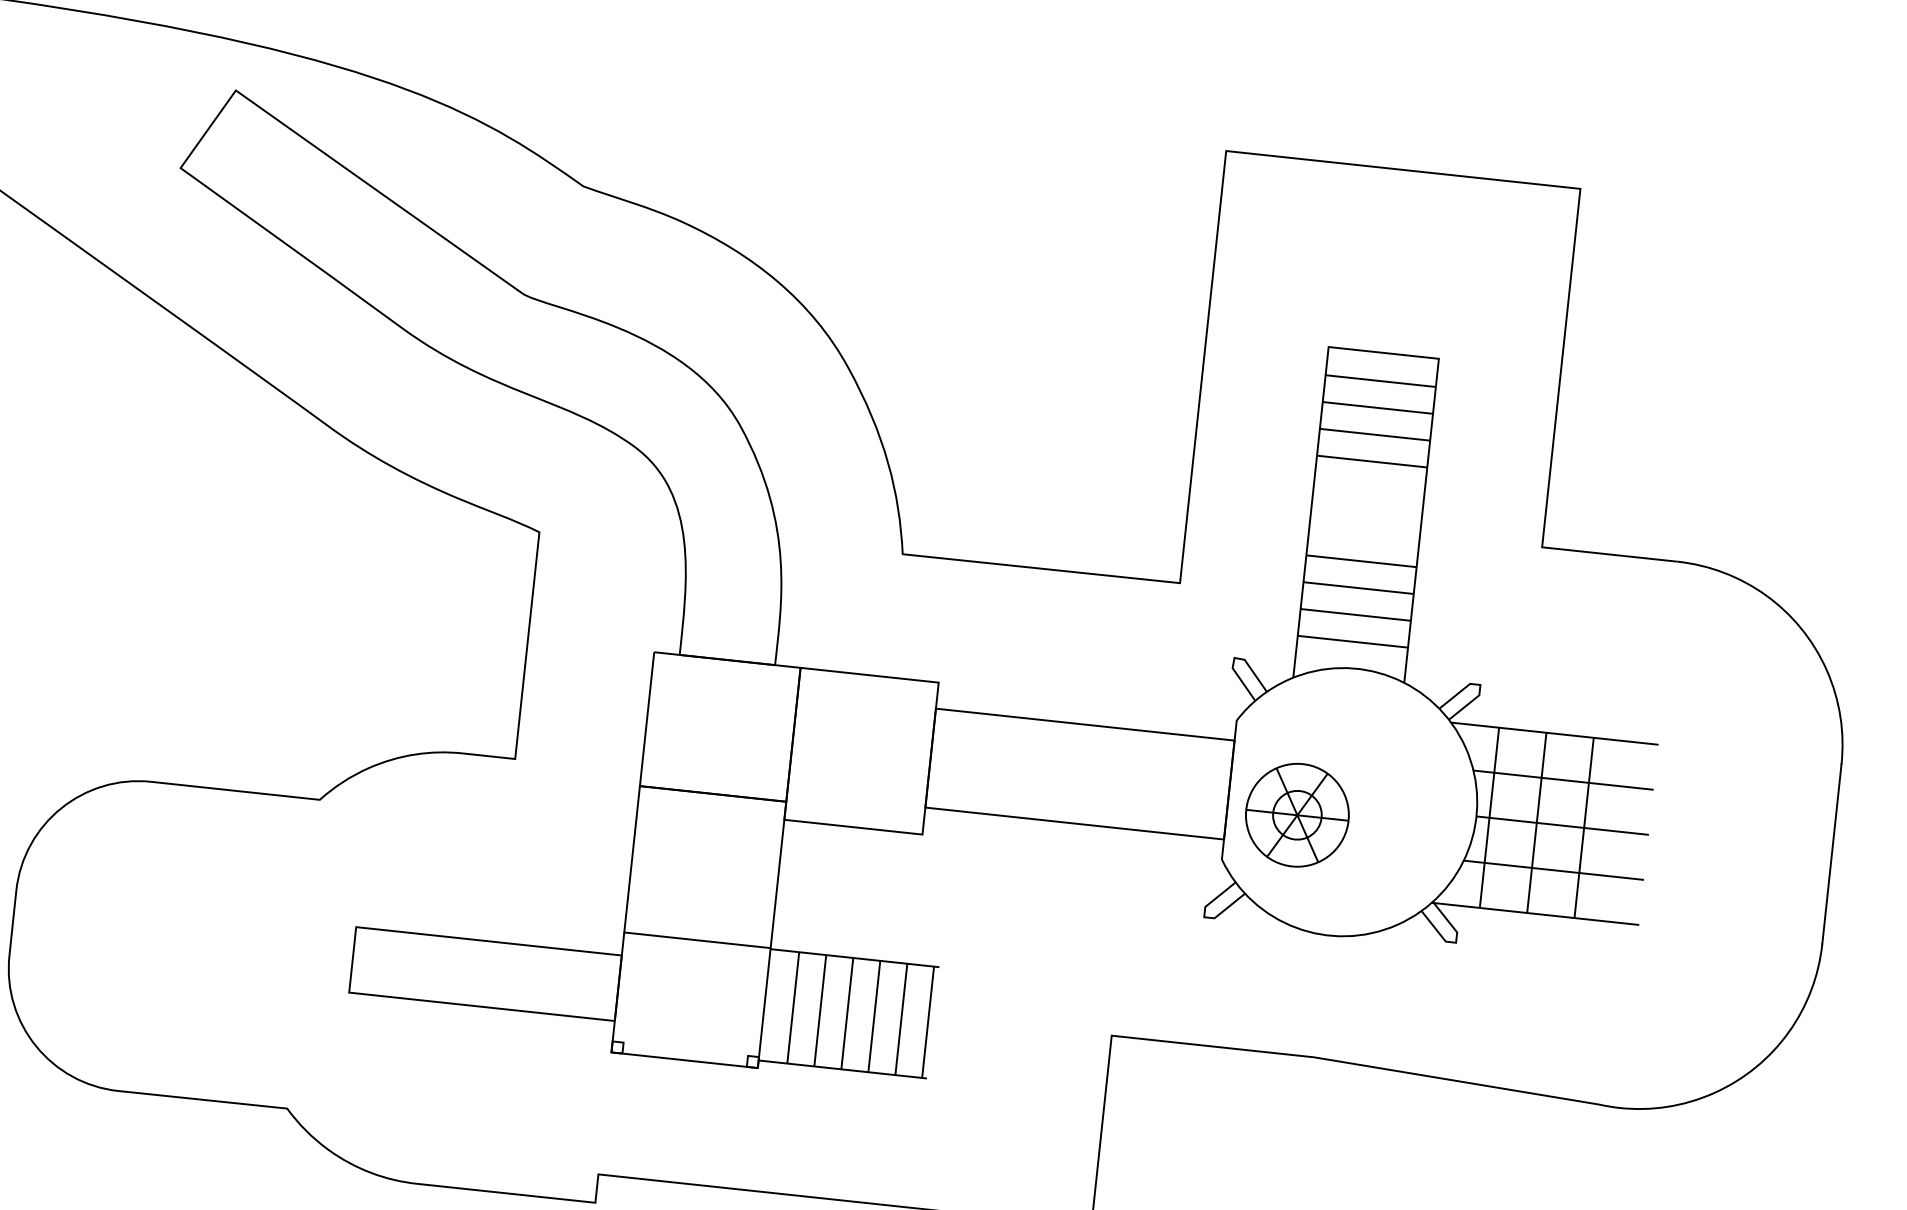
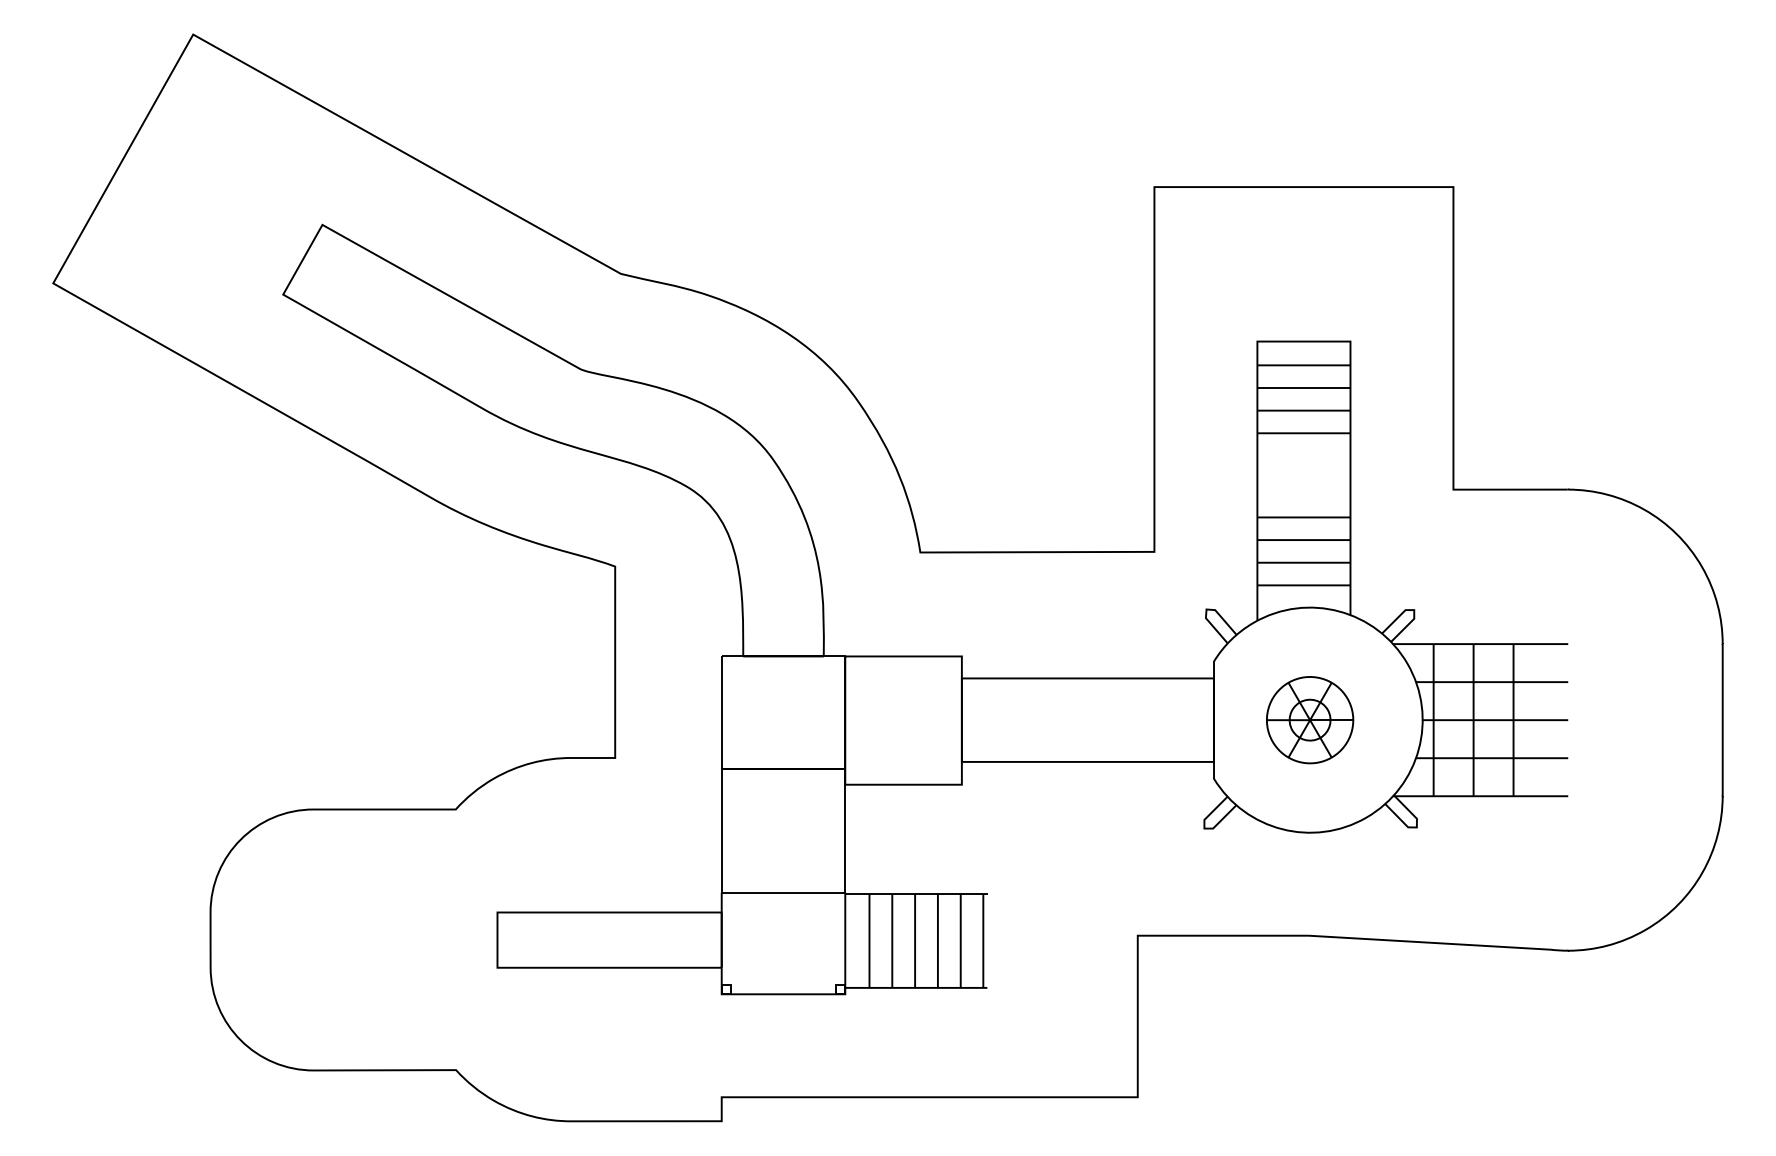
part: (1297, 815) -> (1310, 720), moved

